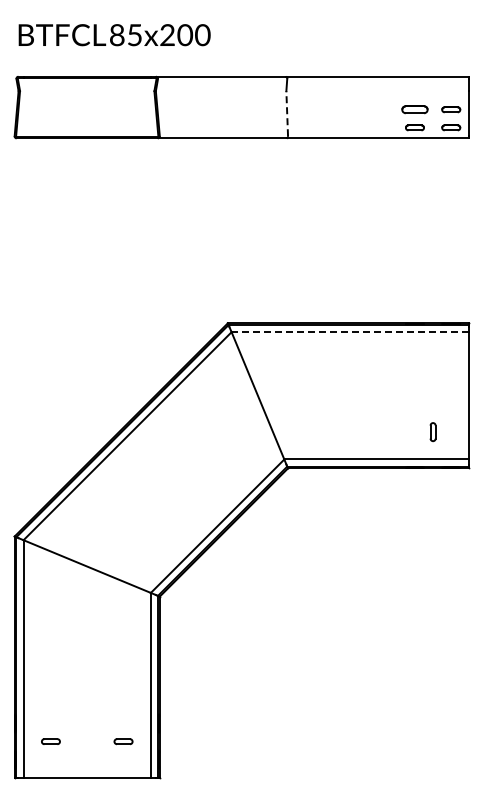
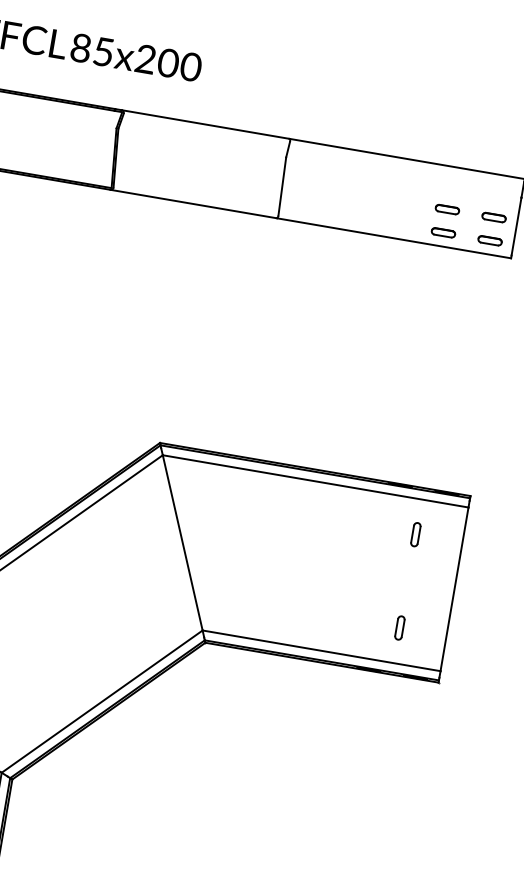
part: (414, 109) -> (446, 209), size x0.71
line: (287, 113) -> (282, 186), dashed -> solid
line: (350, 332) -> (315, 481), dashed -> solid
part: (432, 359) -> (415, 534), added

